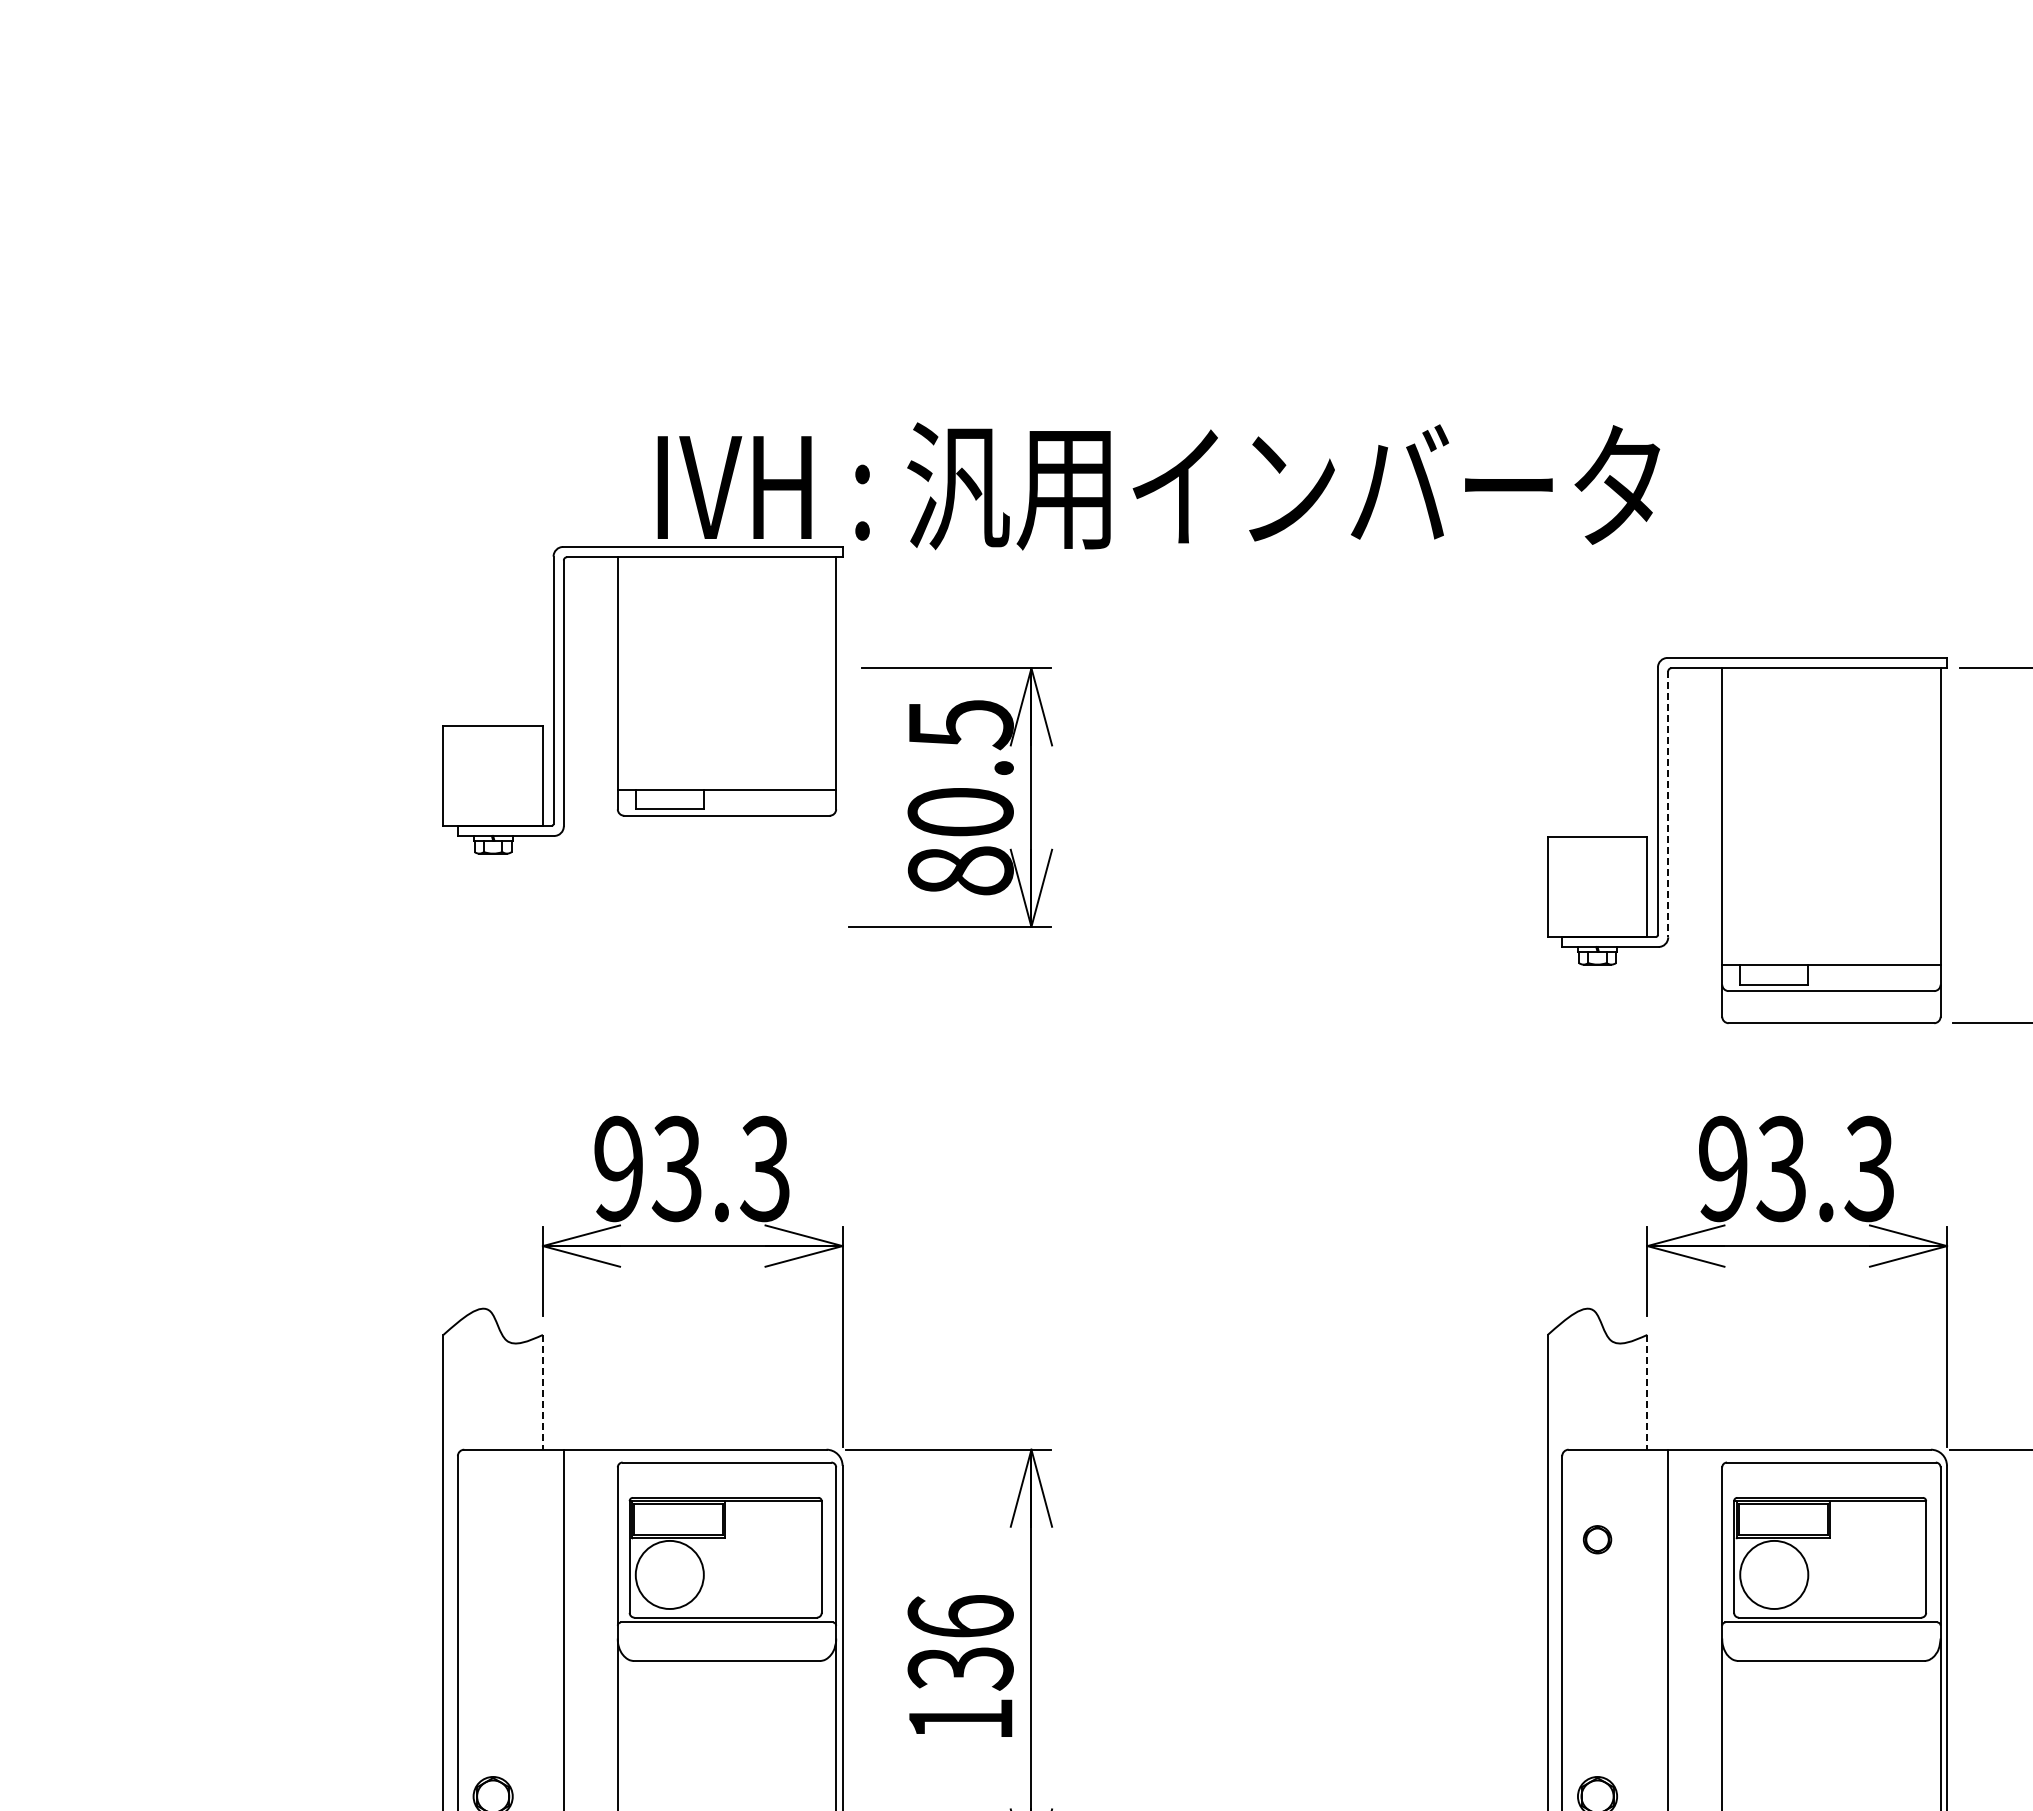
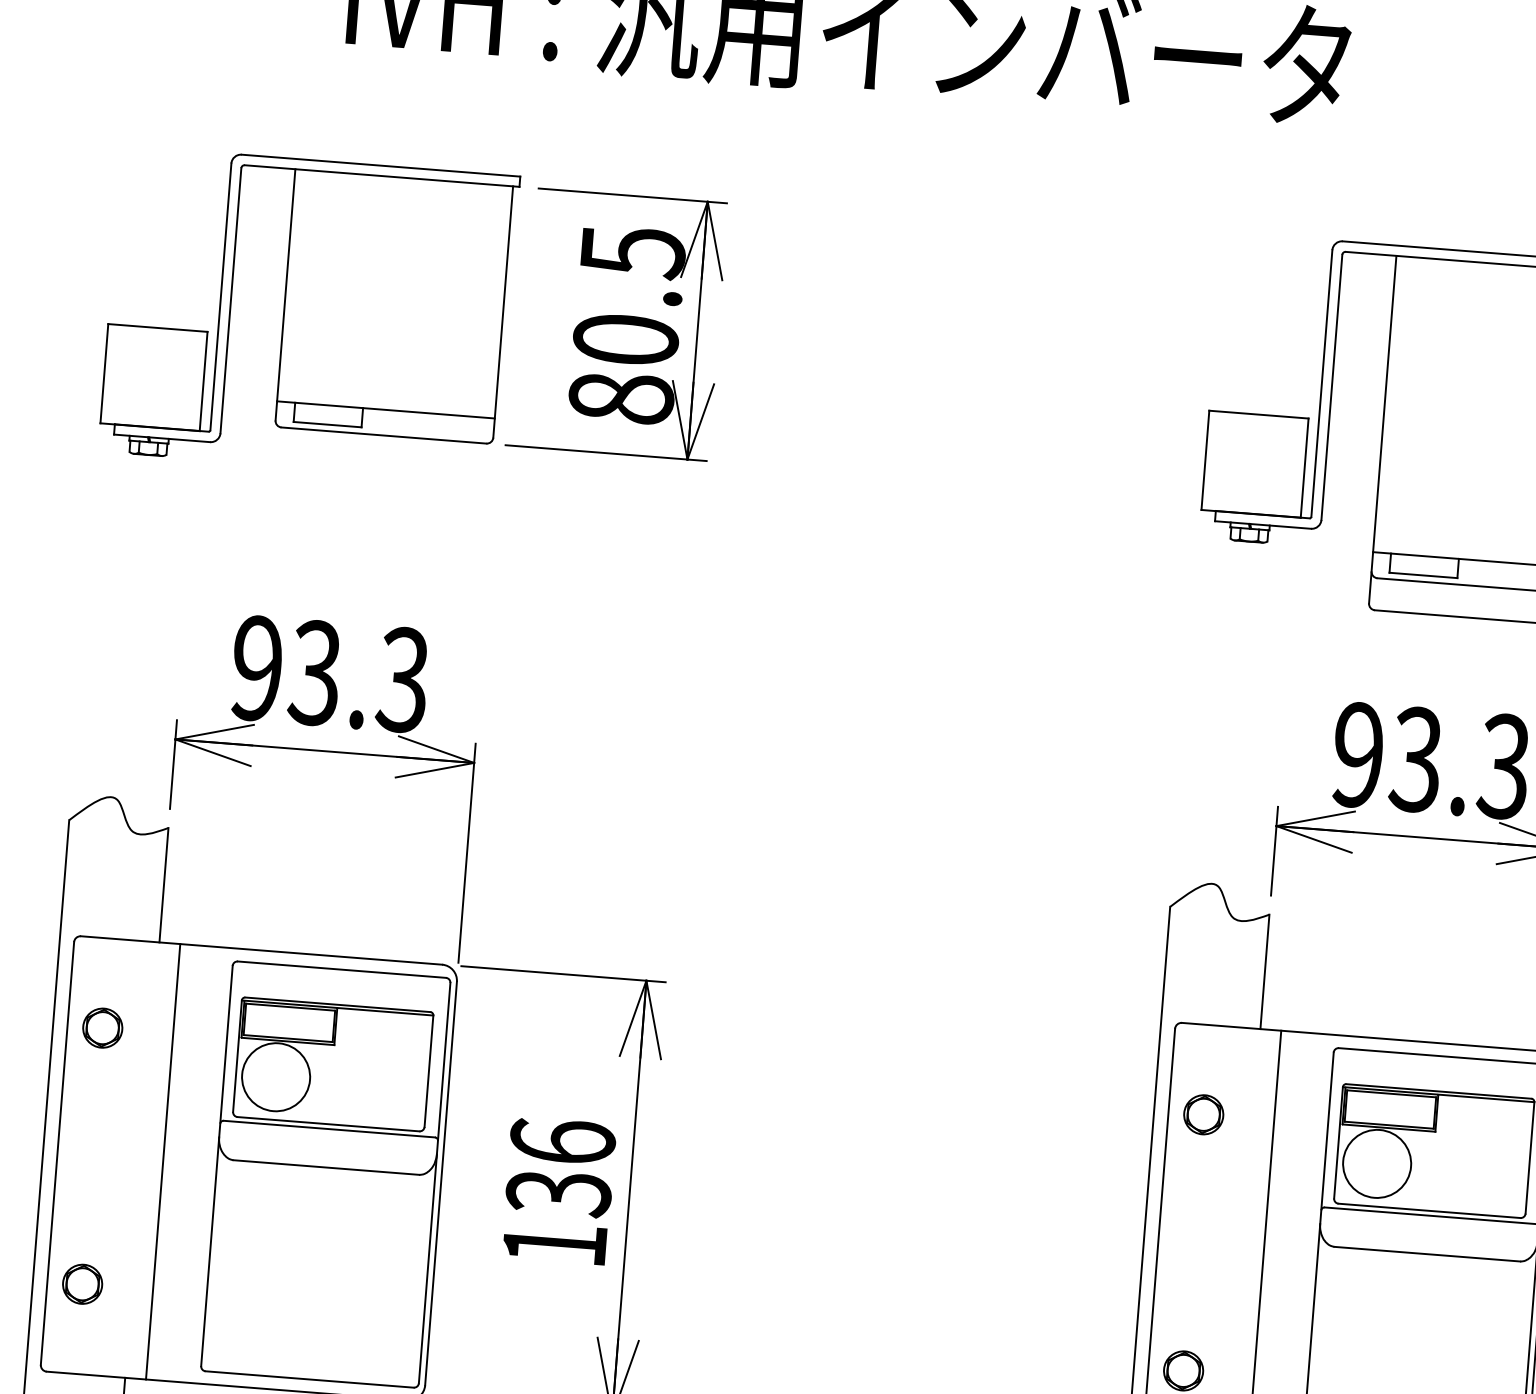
part: (642, 700) -> (308, 313), moved
line: (1668, 804) -> (1332, 387), dashed -> solid
line: (542, 1392) -> (163, 885), dashed -> solid
line: (1647, 1392) -> (1265, 972), dashed -> solid
part: (492, 1539) -> (102, 1027), added
part: (1597, 1539) -> (1203, 1114), size x1.43

